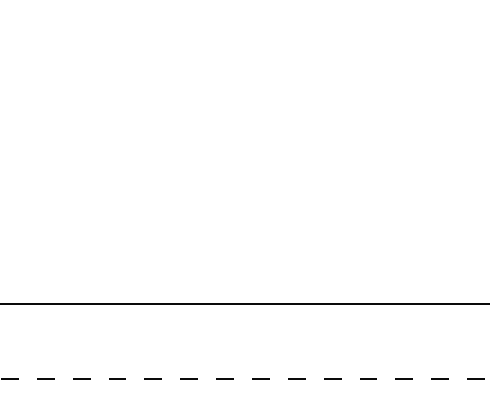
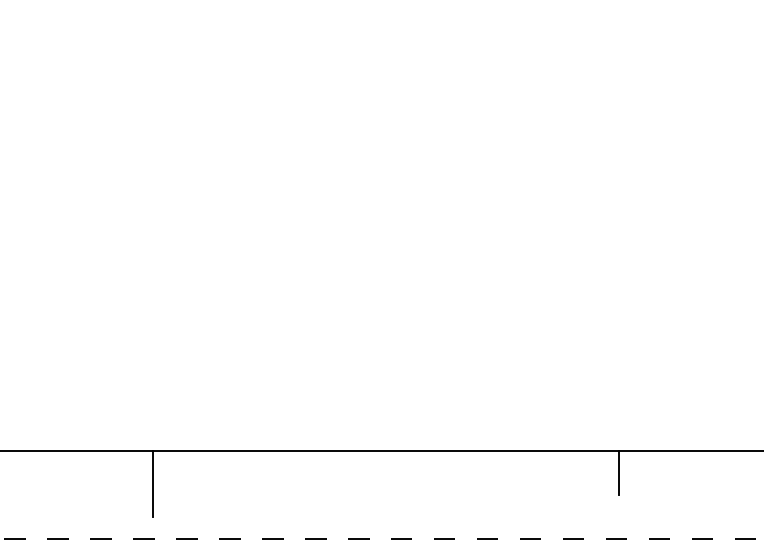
line: (477, 322) -> (618, 472), added
line: (89, 331) -> (153, 483), added

